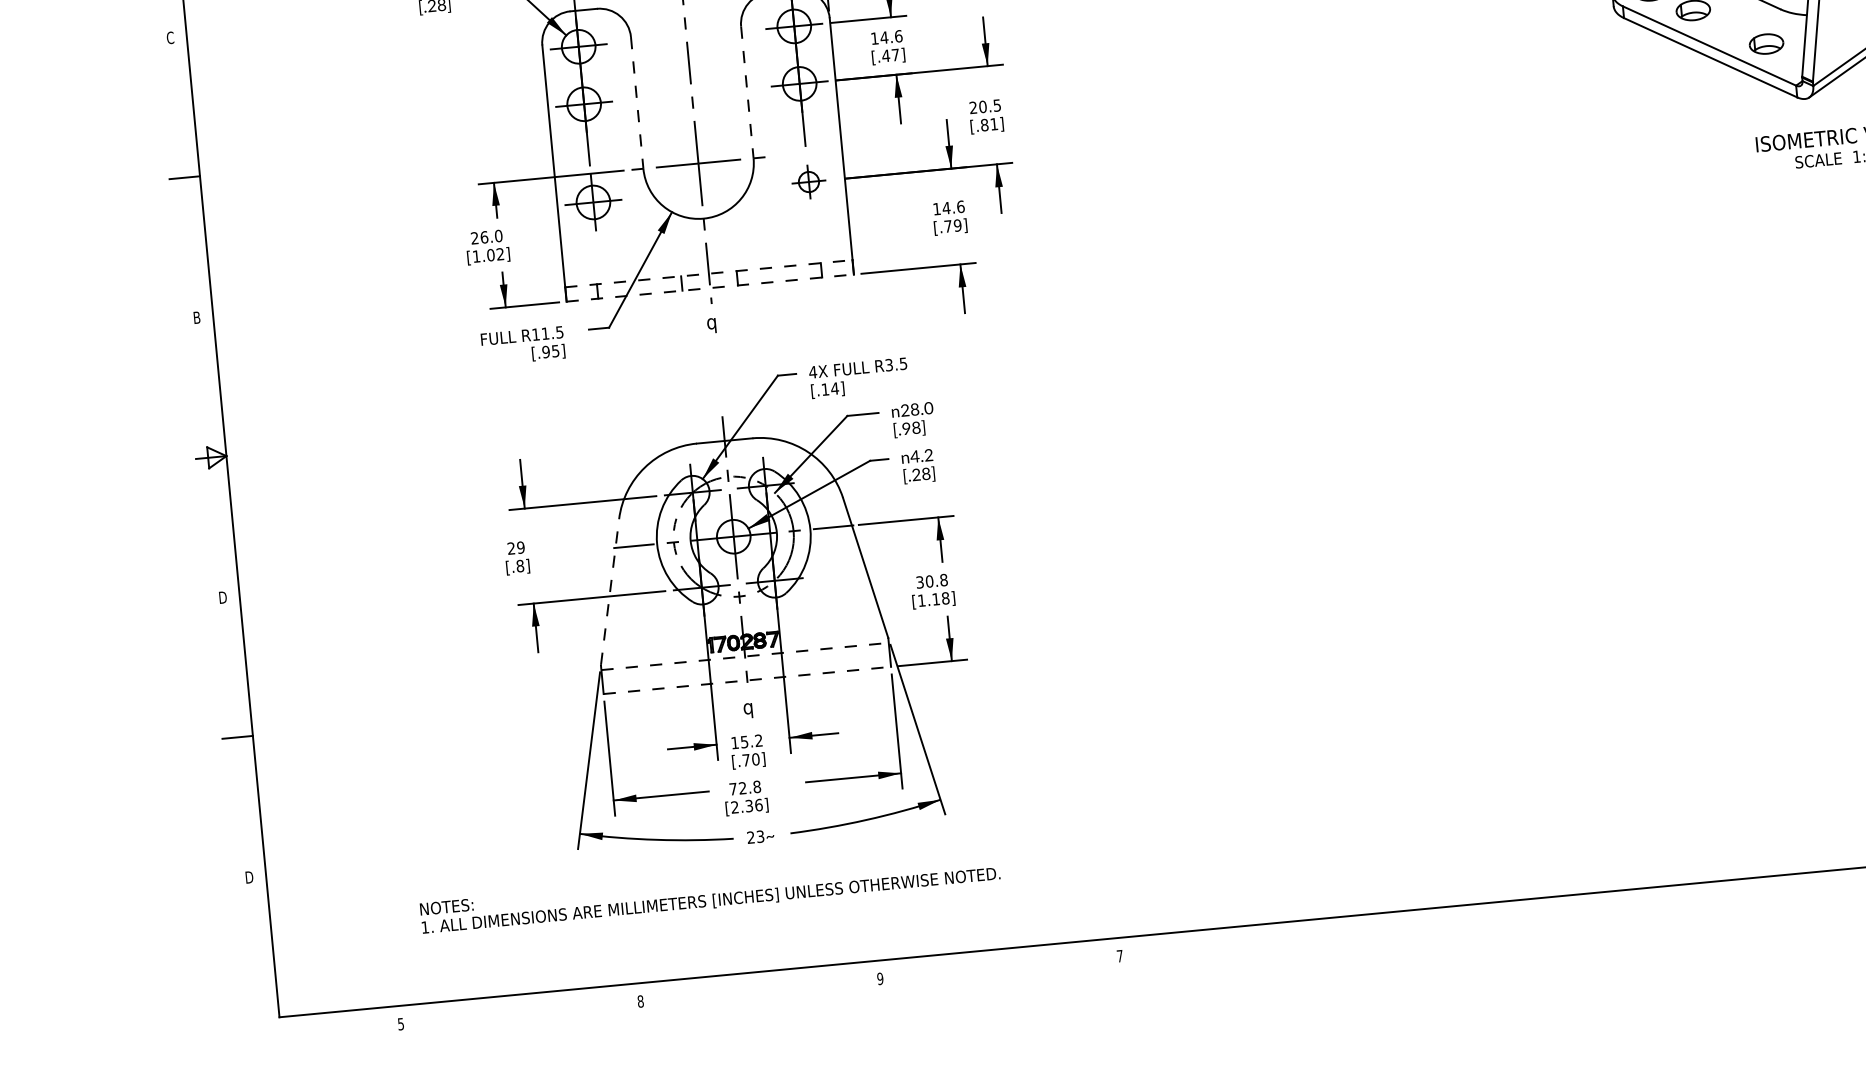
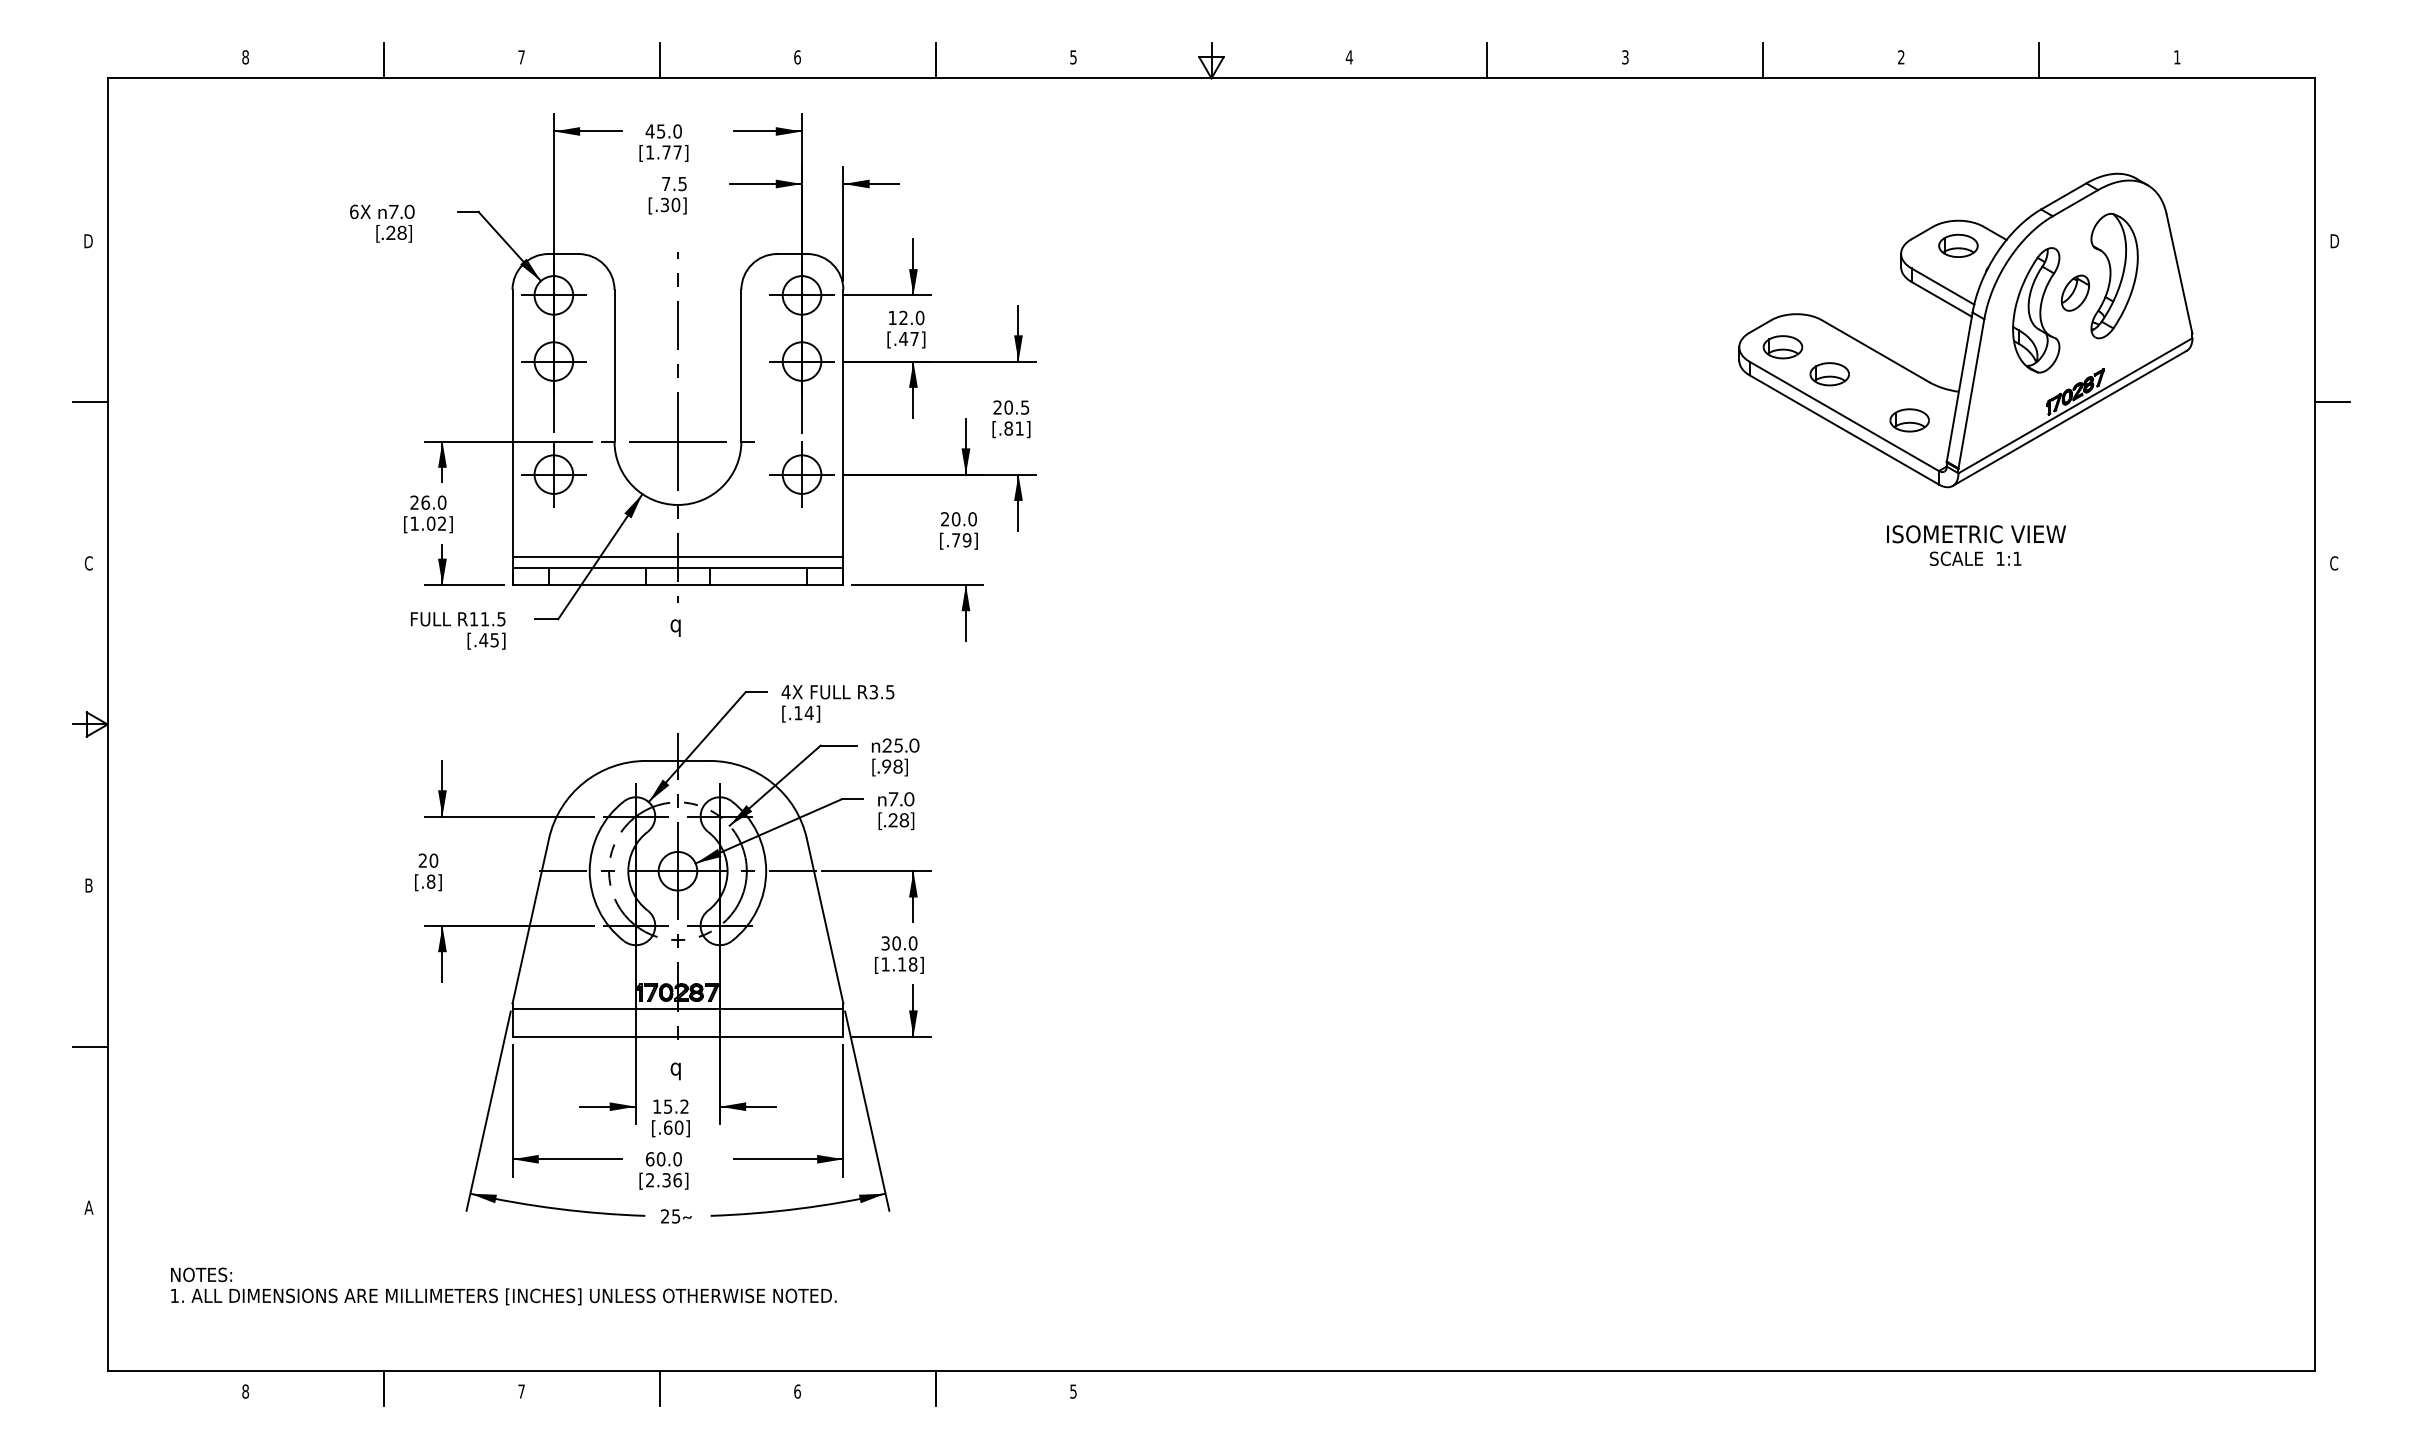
text: (891, 36) -> (911, 317), 14.6 -> 12.0
text: (170, 38) -> (88, 241), C -> D
line: (747, 92) -> (741, 365), dashed -> solid
line: (637, 102) -> (614, 365), dashed -> solid
part: (808, 182) -> (801, 474), size x1.67
text: (949, 208) -> (959, 519), 14.6 -> 20.0
line: (707, 264) -> (677, 557), added
line: (709, 273) -> (678, 568), dashed -> solid
line: (710, 287) -> (678, 584), dashed -> solid
text: (196, 317) -> (88, 563), B -> C
text: (545, 352) -> (483, 640), [.95] -> [.45]
text: (915, 409) -> (898, 745), 28.0 -> 25.0
text: (922, 456) -> (901, 799), 4.2 -> 7.0
text: (520, 547) -> (433, 860), 29 -> 20
text: (943, 580) -> (912, 943), 30.8 -> 30.0
line: (609, 591) -> (530, 920), dashed -> solid
text: (222, 597) -> (88, 885), D -> B
line: (745, 656) -> (678, 1009), dashed -> solid
line: (747, 680) -> (678, 1036), dashed -> solid
text: (746, 760) -> (668, 1127), [.70] -> [.60]
text: (744, 788) -> (663, 1159), 72.8 -> 60.0
text: (760, 835) -> (676, 1215), 23 -> 25
text: (249, 877) -> (88, 1207), D -> A
text: (710, 892) -> (503, 1286), moved
text: (1120, 956) -> (1073, 1391), 7 -> 5
line: (999, 963) -> (935, 1387), added
text: (880, 978) -> (797, 1391), 9 -> 6
line: (760, 986) -> (659, 1387), added
text: (640, 1001) -> (521, 1391), 8 -> 7
line: (520, 1009) -> (383, 1387), added
text: (400, 1024) -> (245, 1391), 5 -> 8

